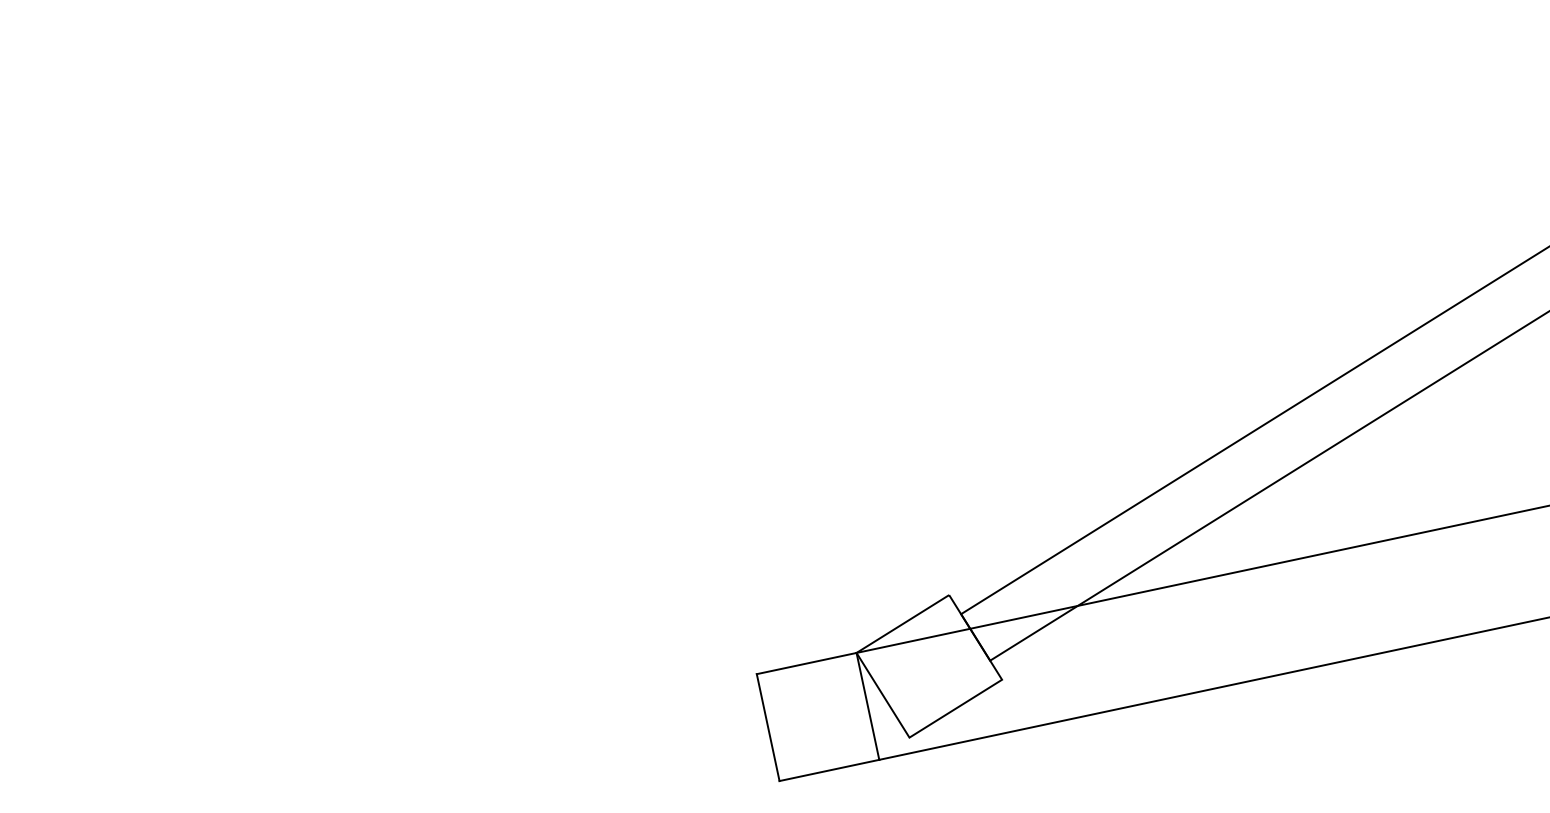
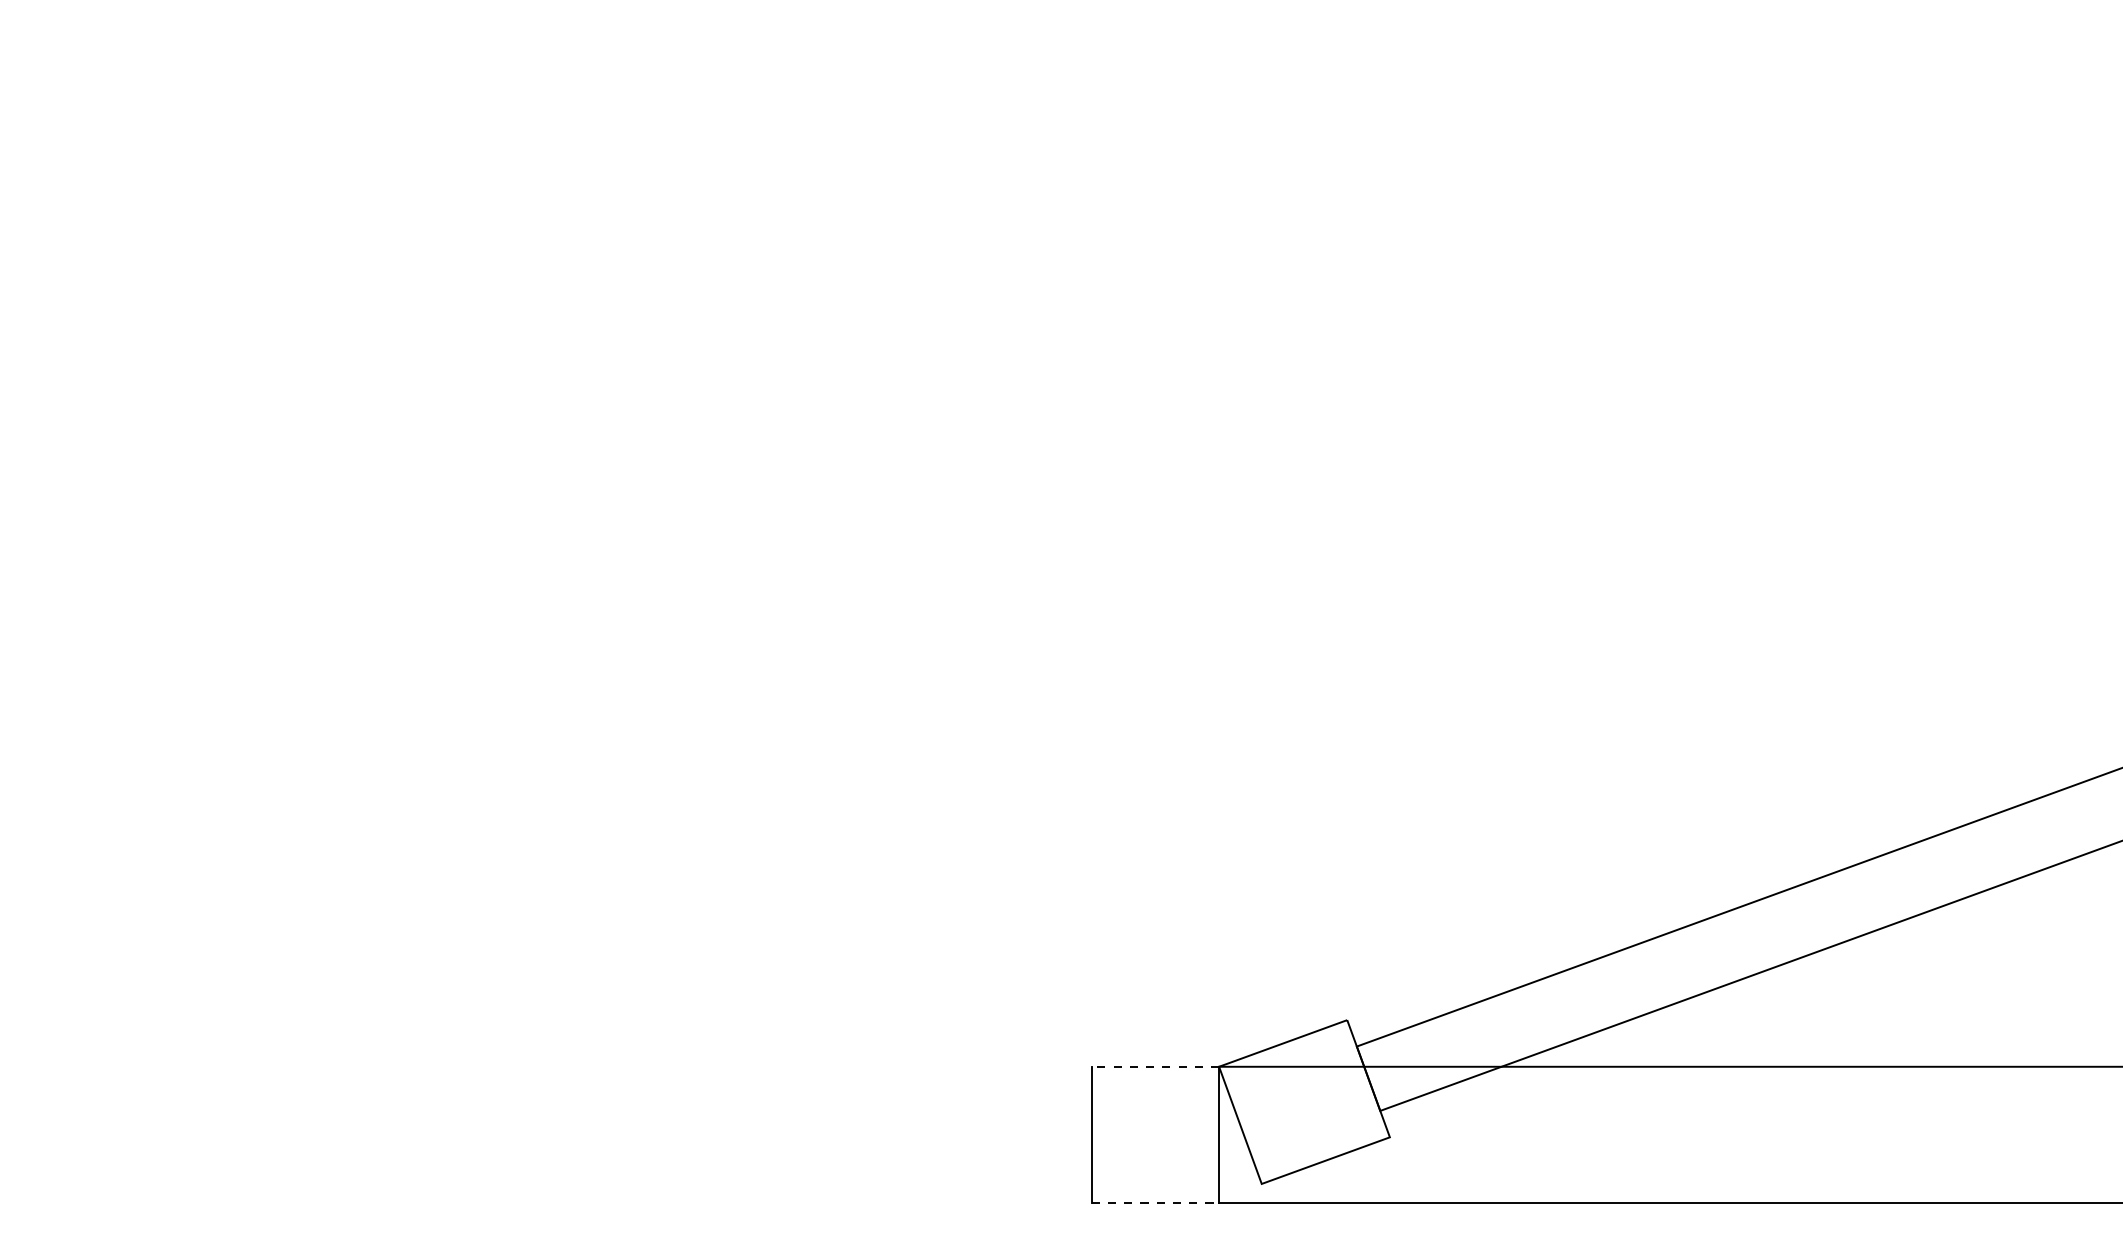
line: (806, 663) -> (1155, 1066), solid -> dashed
line: (829, 770) -> (1155, 1203), solid -> dashed

